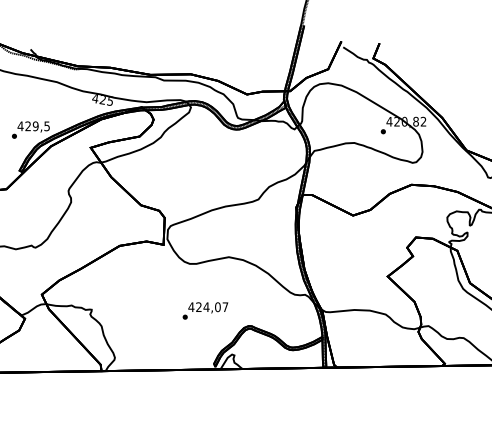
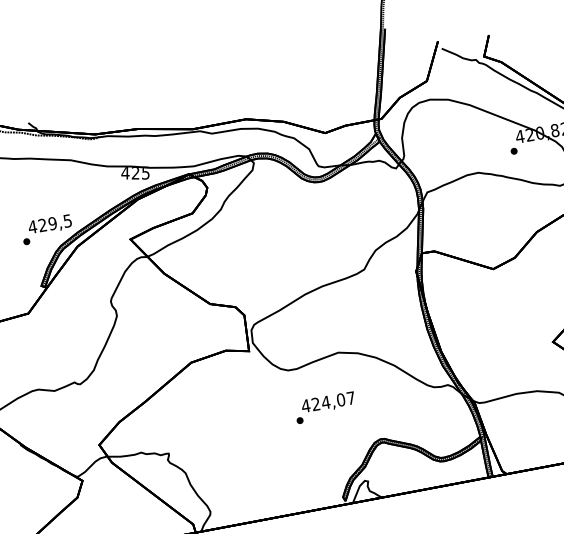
text: (205, 310) -> (325, 407), moved

